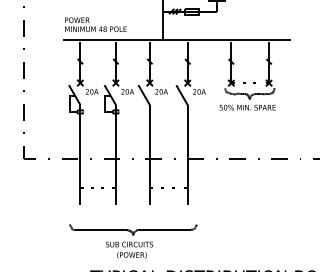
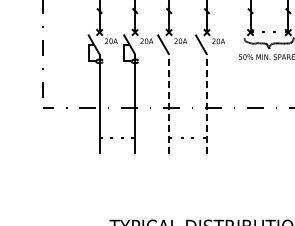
line: (149, 154) -> (168, 103), solid -> dashed
line: (187, 154) -> (206, 103), solid -> dashed
part: (133, 241) -> (152, 190), removed

